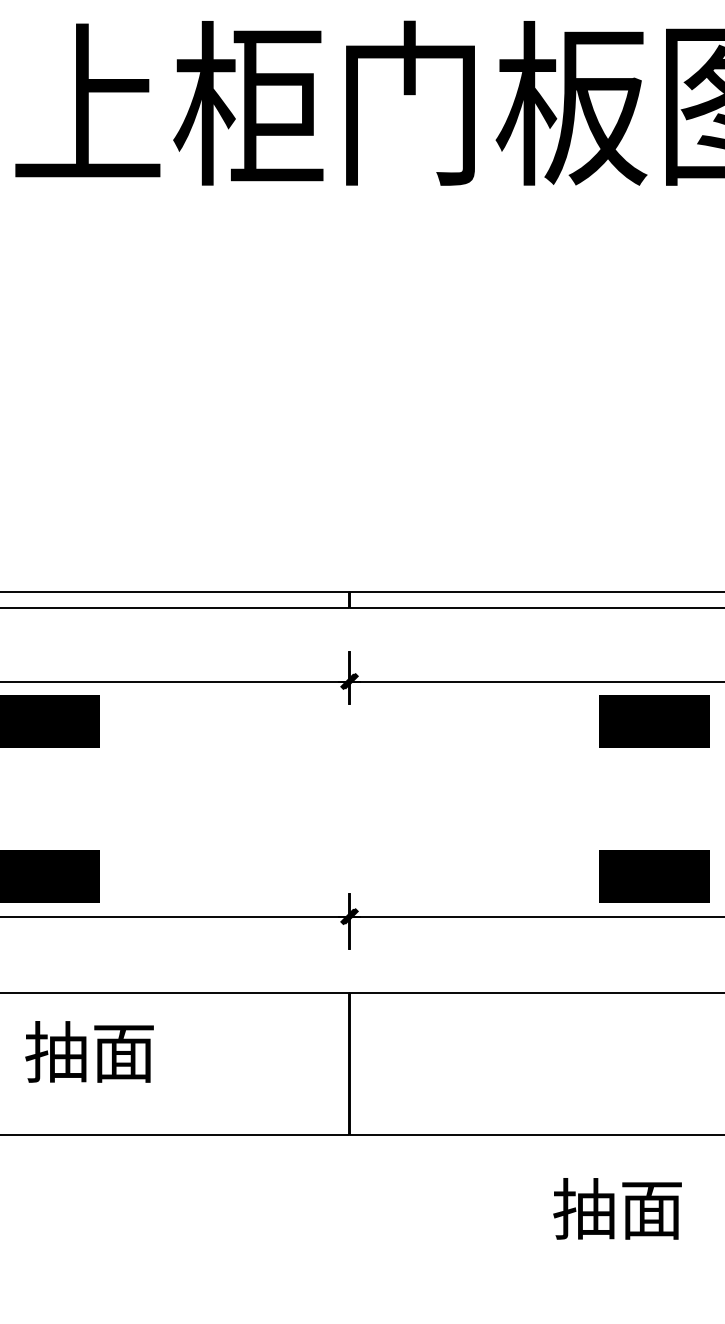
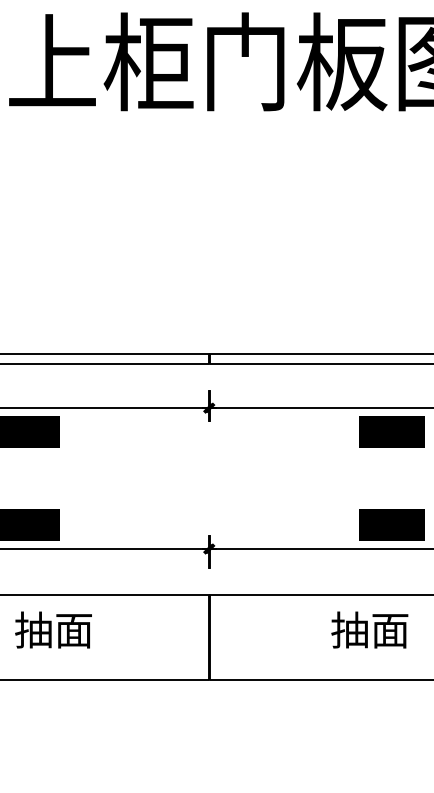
text: (617, 1207) -> (369, 629), moved

